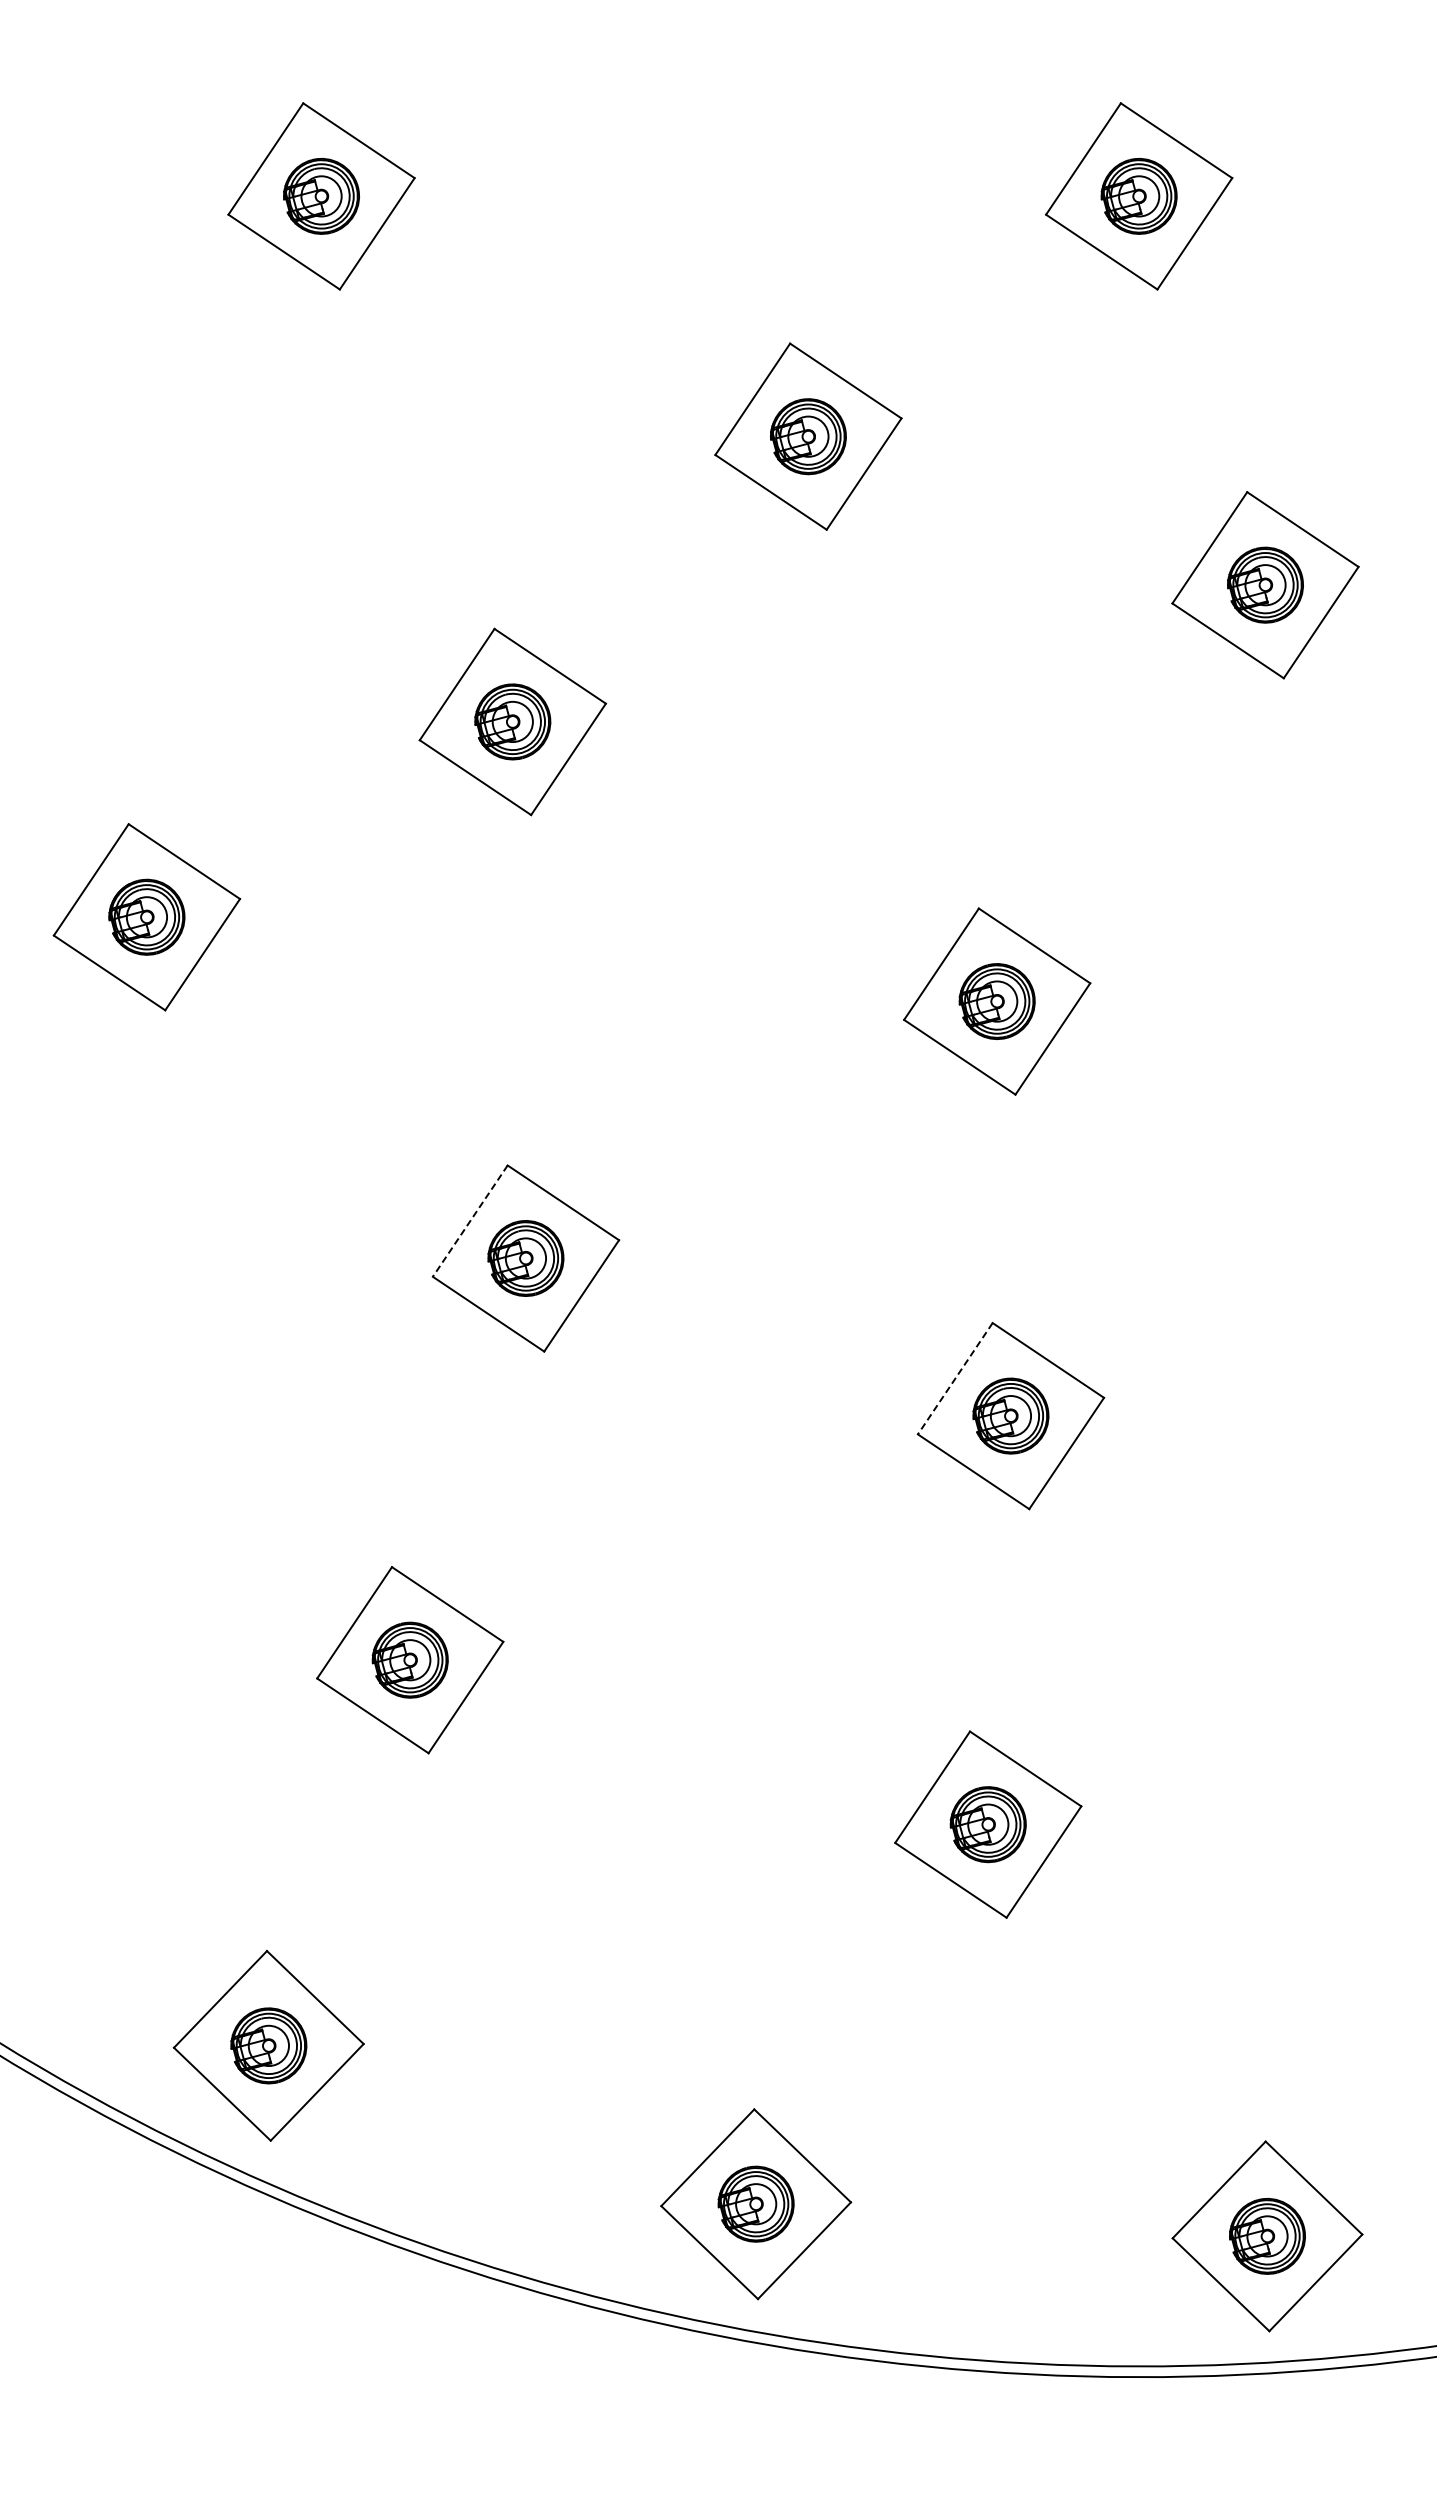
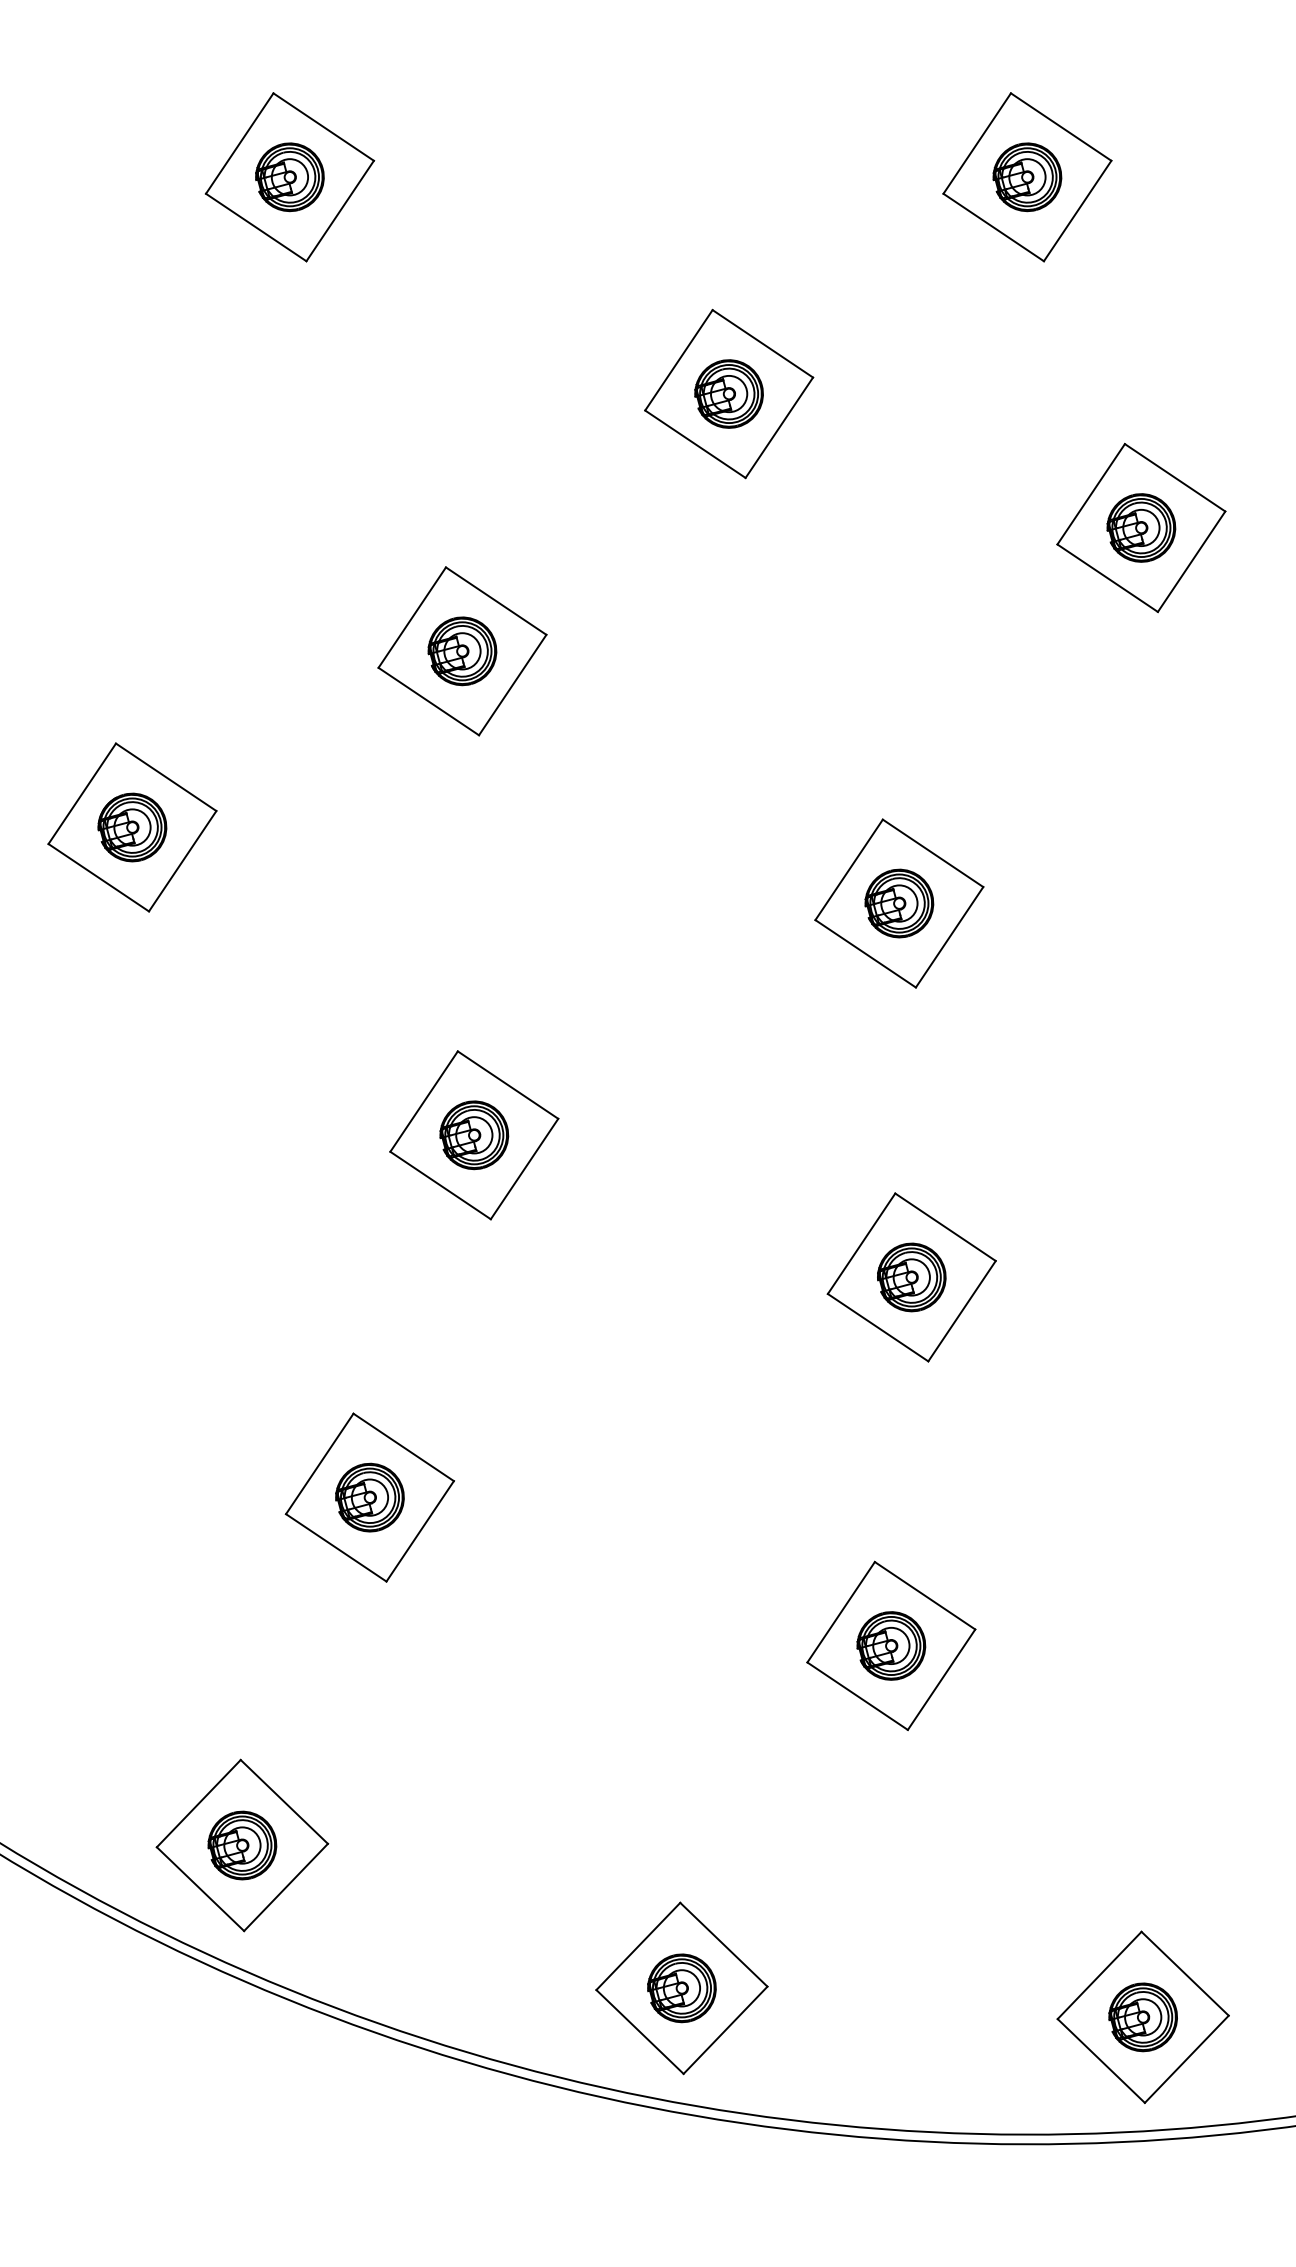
line: (470, 1221) -> (424, 1101), dashed -> solid
line: (955, 1379) -> (861, 1244), dashed -> solid

